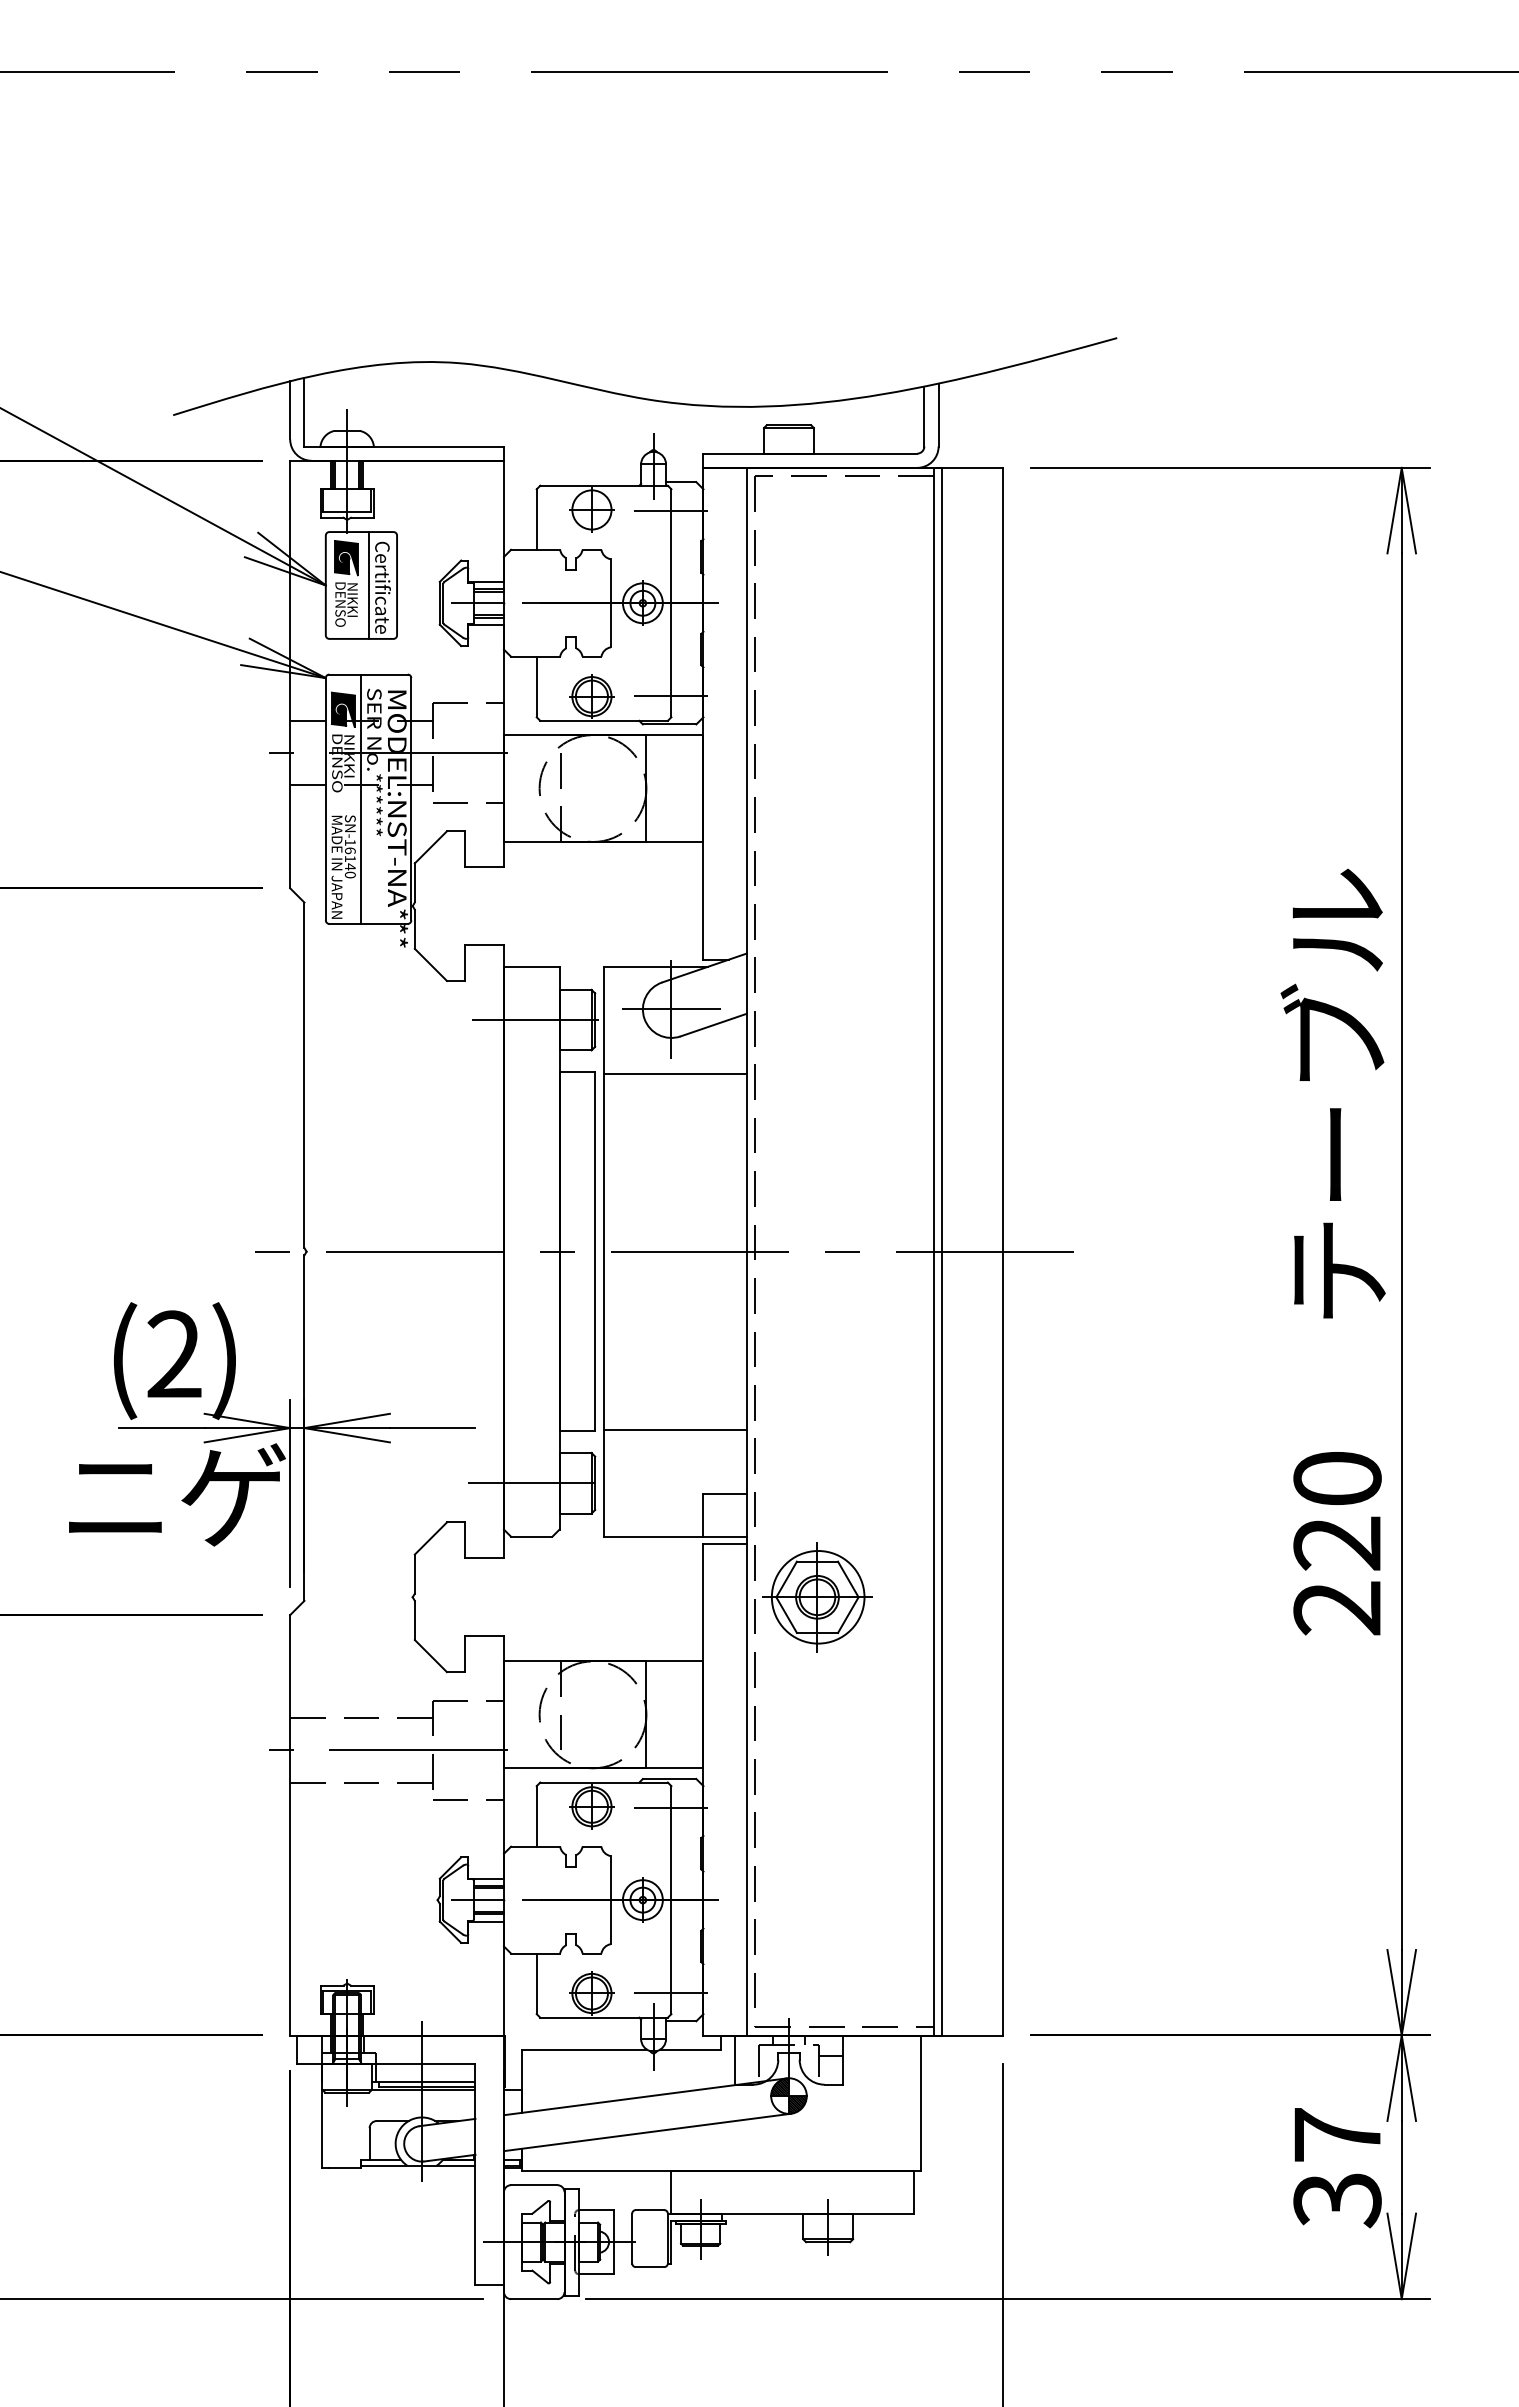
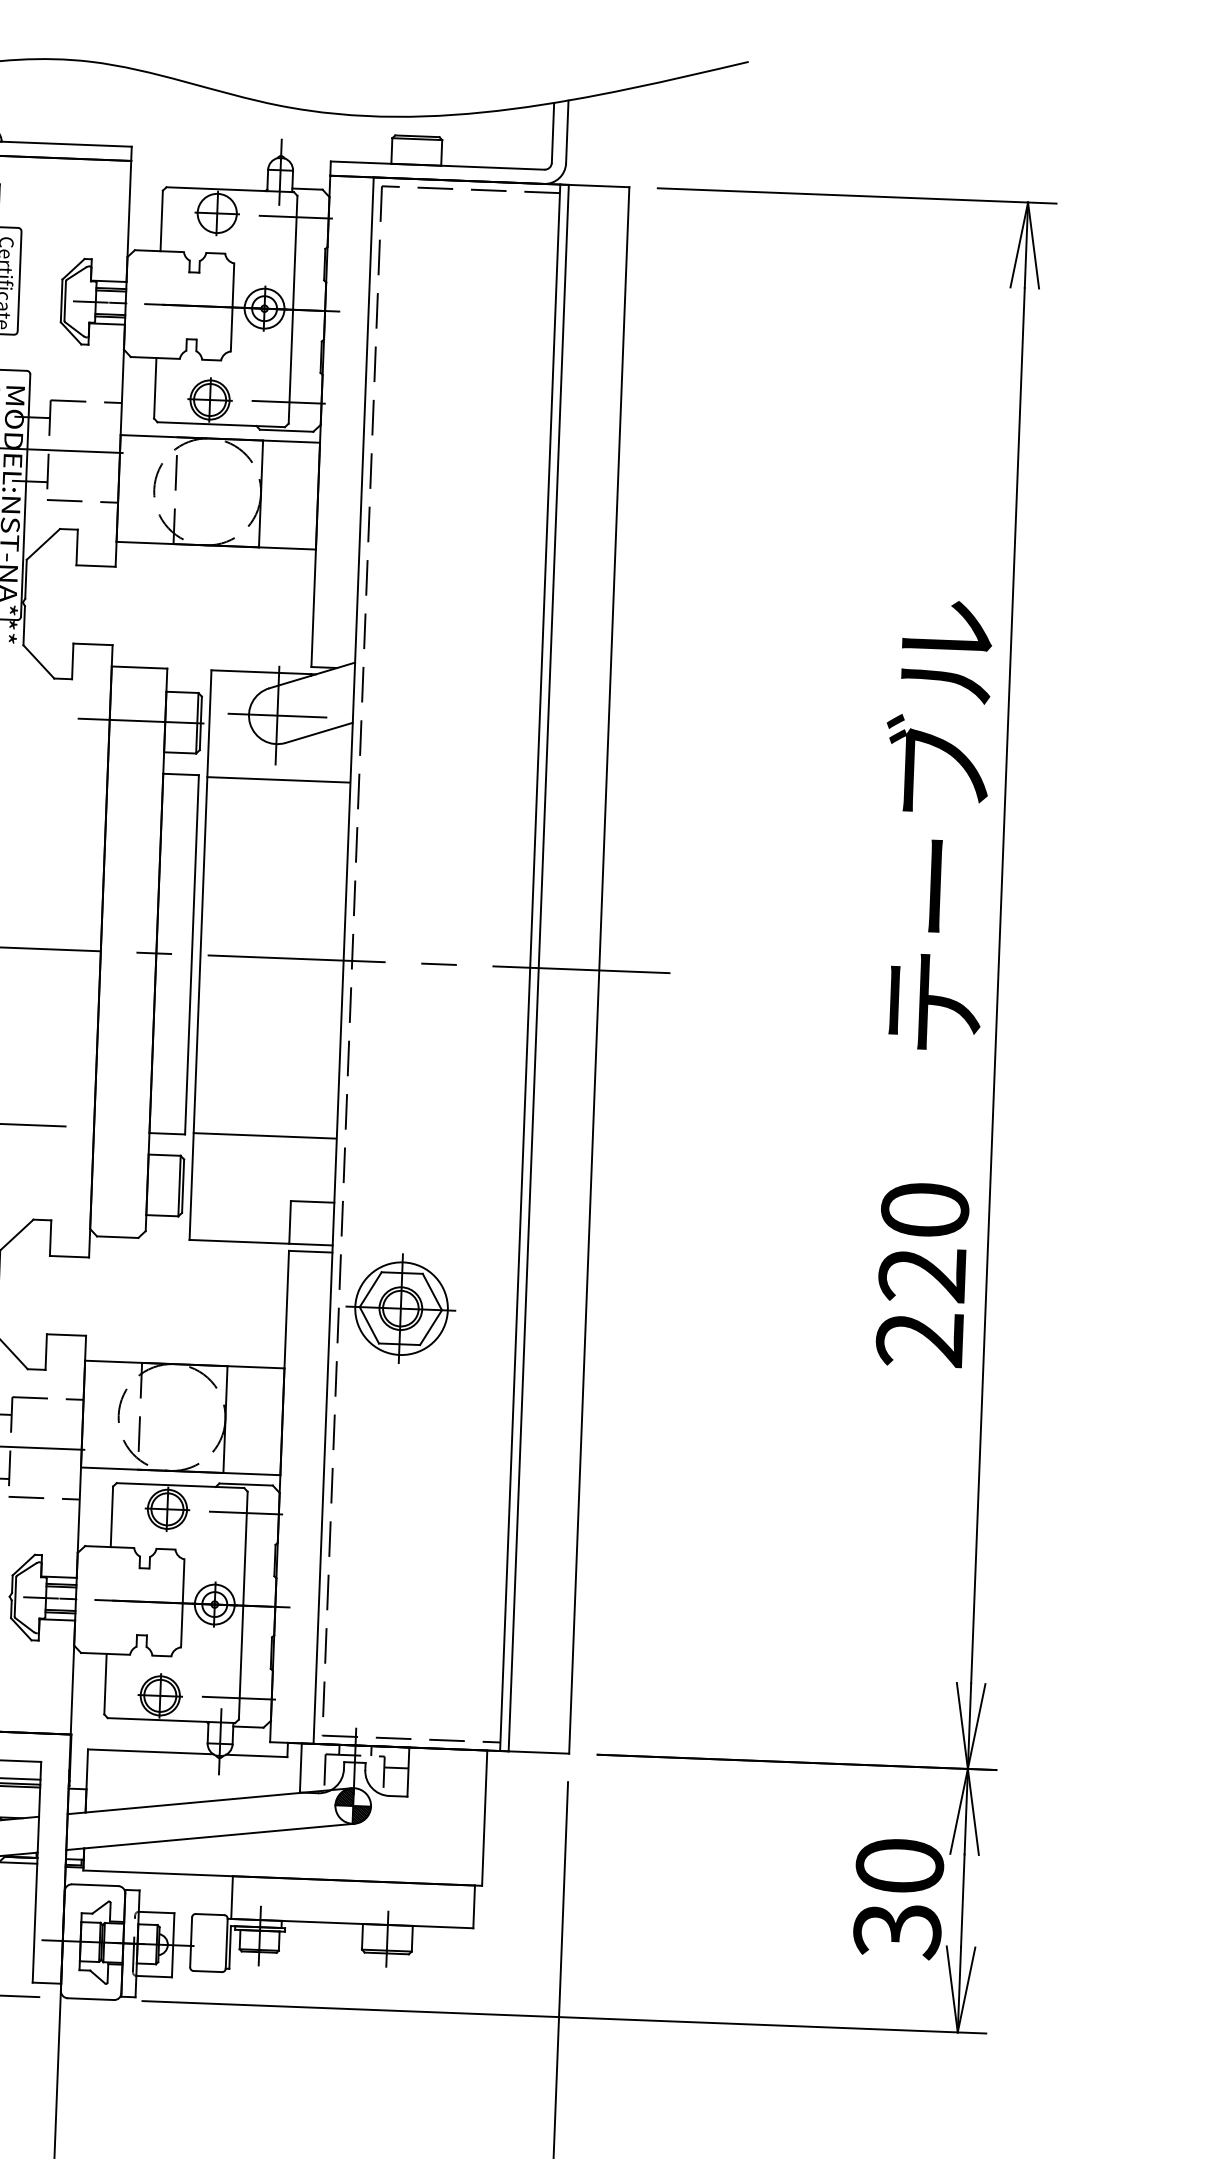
line: (531, 1483) -> (119, 1183), removed
text: (1337, 2134) -> (899, 1865), 37 -> 30

